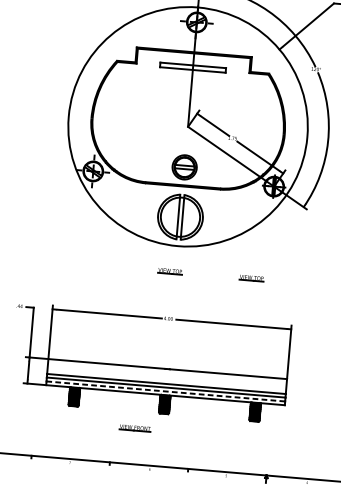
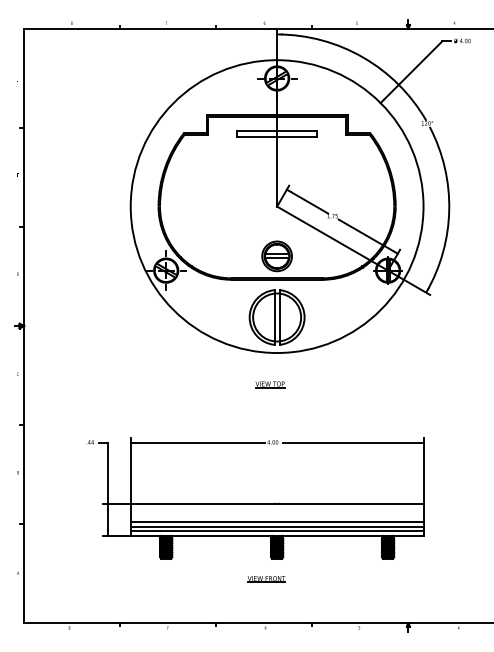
part: (252, 278) -> (370, 384), removed
line: (165, 391) -> (276, 531), dashed -> solid
part: (135, 428) -> (266, 579), moved

